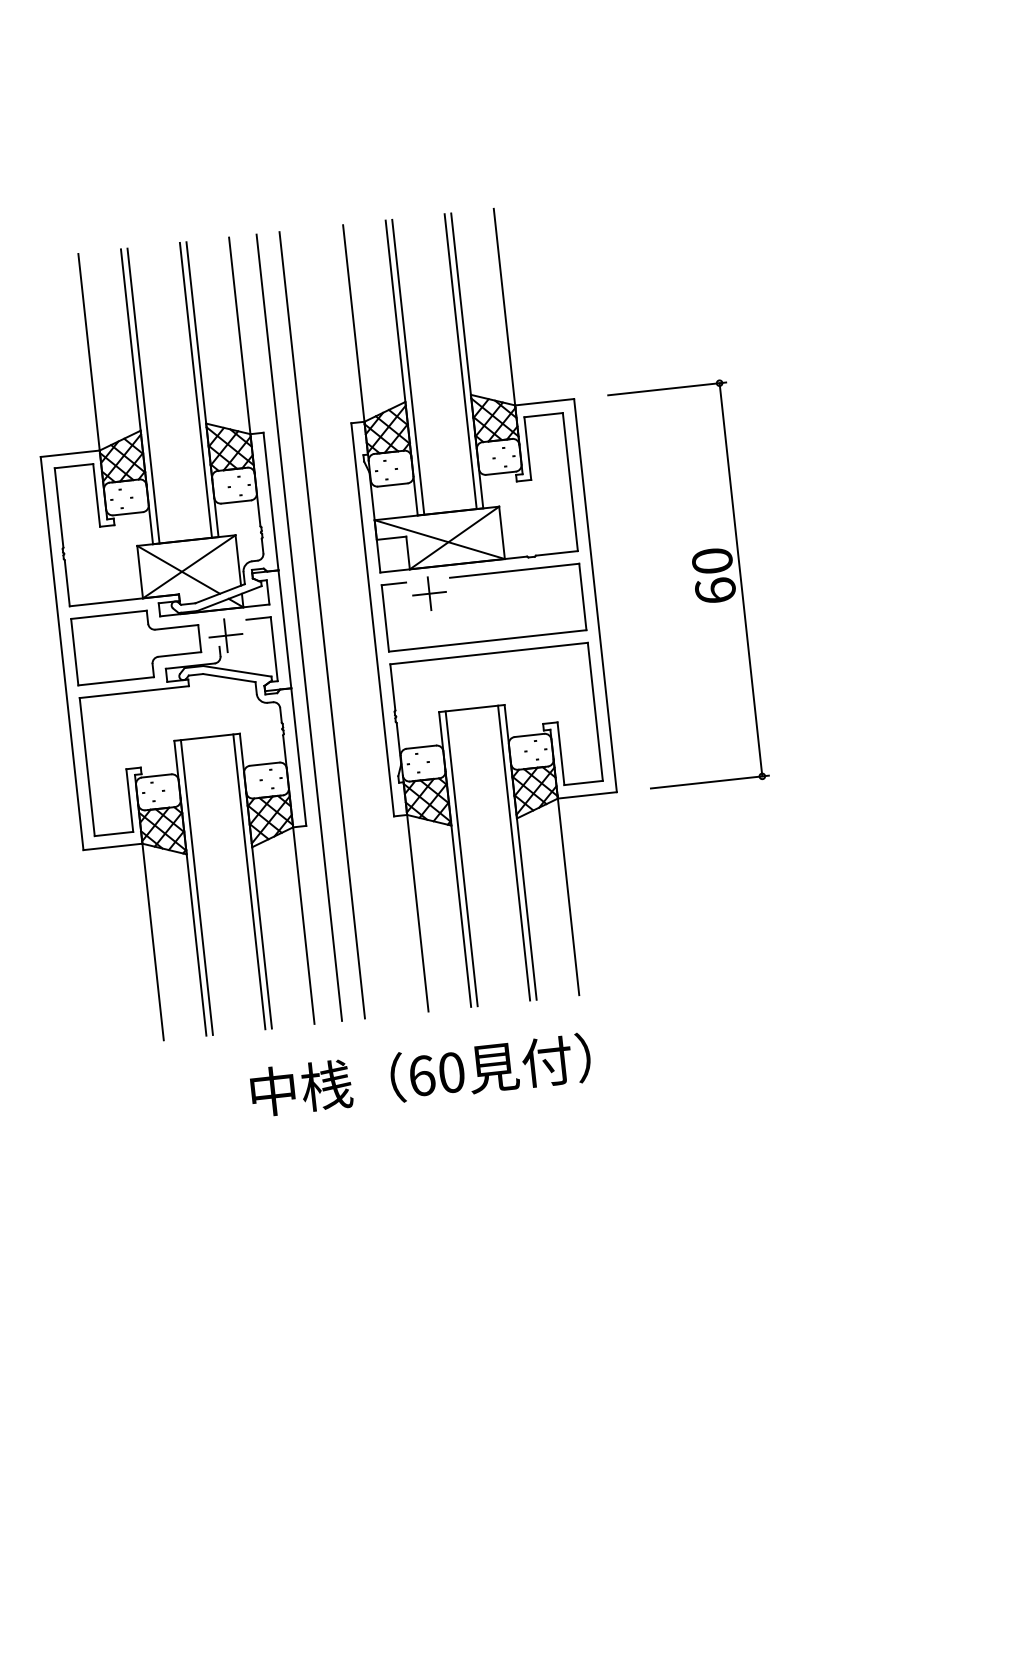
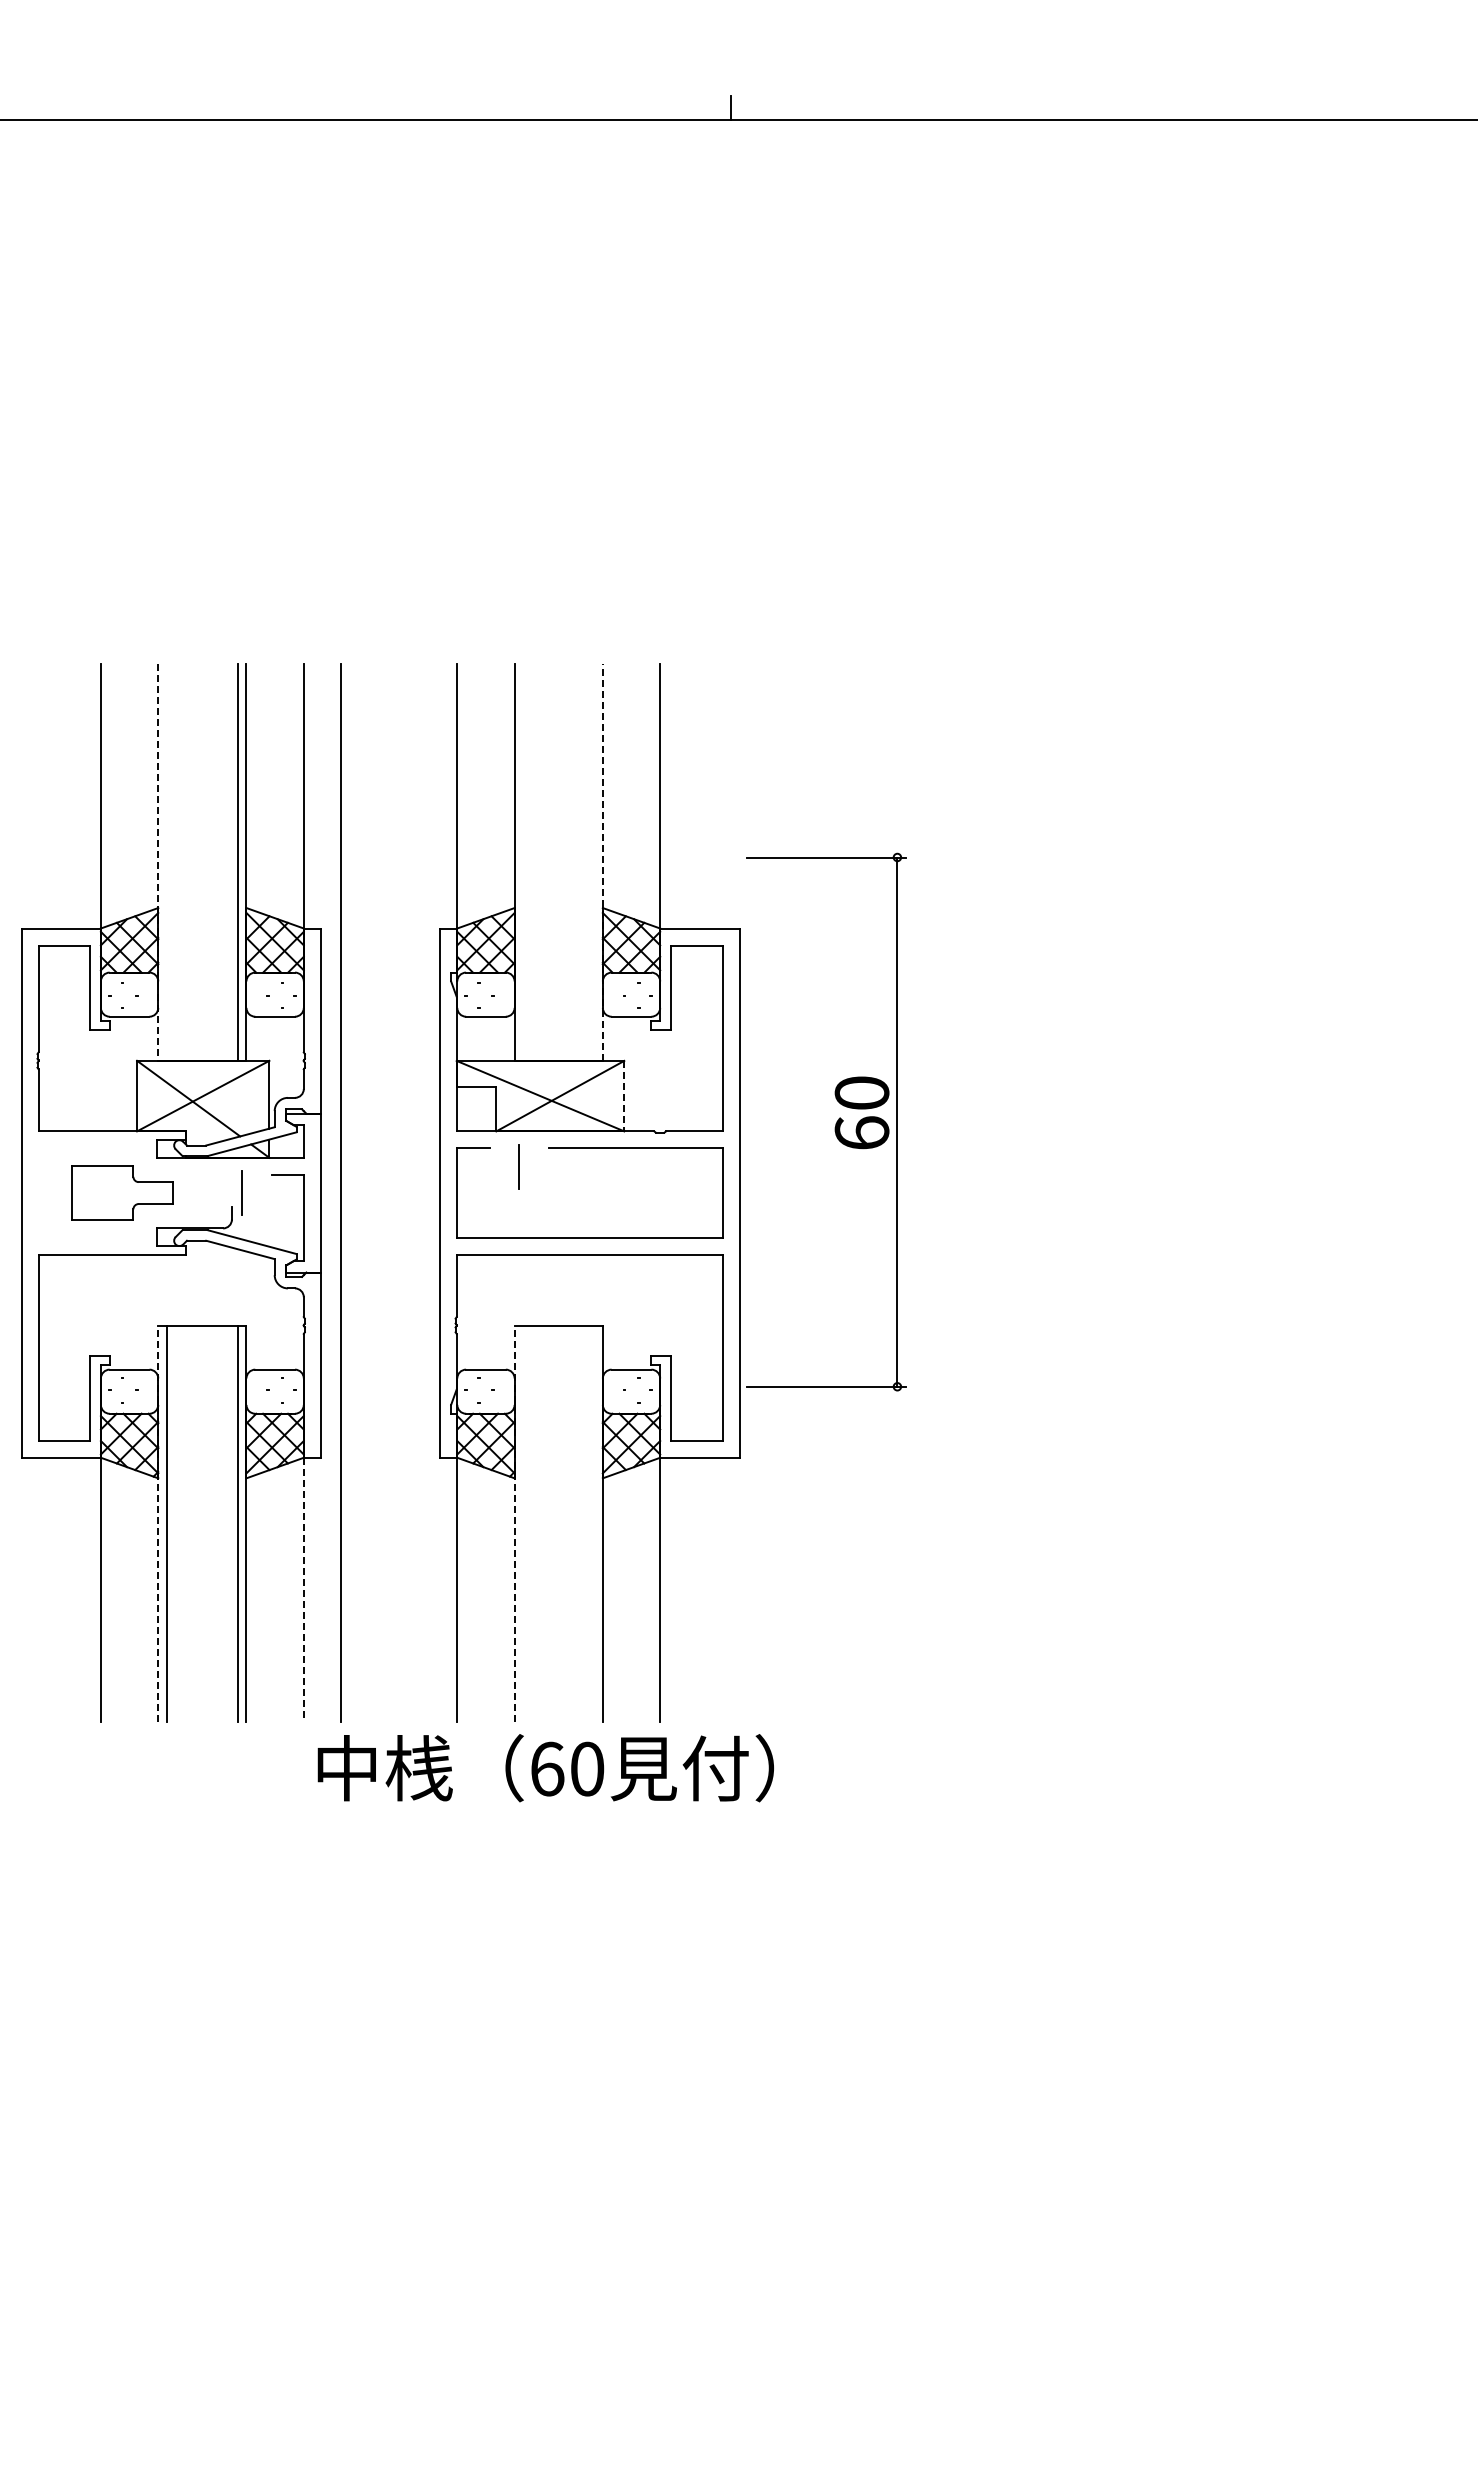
line: (460, 360) -> (594, 861), removed
line: (466, 360) -> (602, 861), solid -> dashed
line: (408, 366) -> (523, 861), removed
line: (143, 395) -> (167, 861), removed
line: (137, 396) -> (158, 862), solid -> dashed
line: (502, 533) -> (624, 1096), solid -> dashed
part: (695, 585) -> (835, 1123), moved
line: (429, 593) -> (519, 1166), removed
line: (322, 624) -> (371, 1192), removed
line: (226, 635) -> (242, 1193), removed
part: (137, 644) -> (122, 1192), size x0.6
line: (514, 852) -> (594, 1523), removed
line: (461, 858) -> (523, 1523), removed
line: (454, 859) -> (514, 1523), solid -> dashed
line: (190, 887) -> (158, 1523), solid -> dashed
line: (303, 925) -> (303, 1590), solid -> dashed
text: (420, 1075) -> (545, 1768), moved

